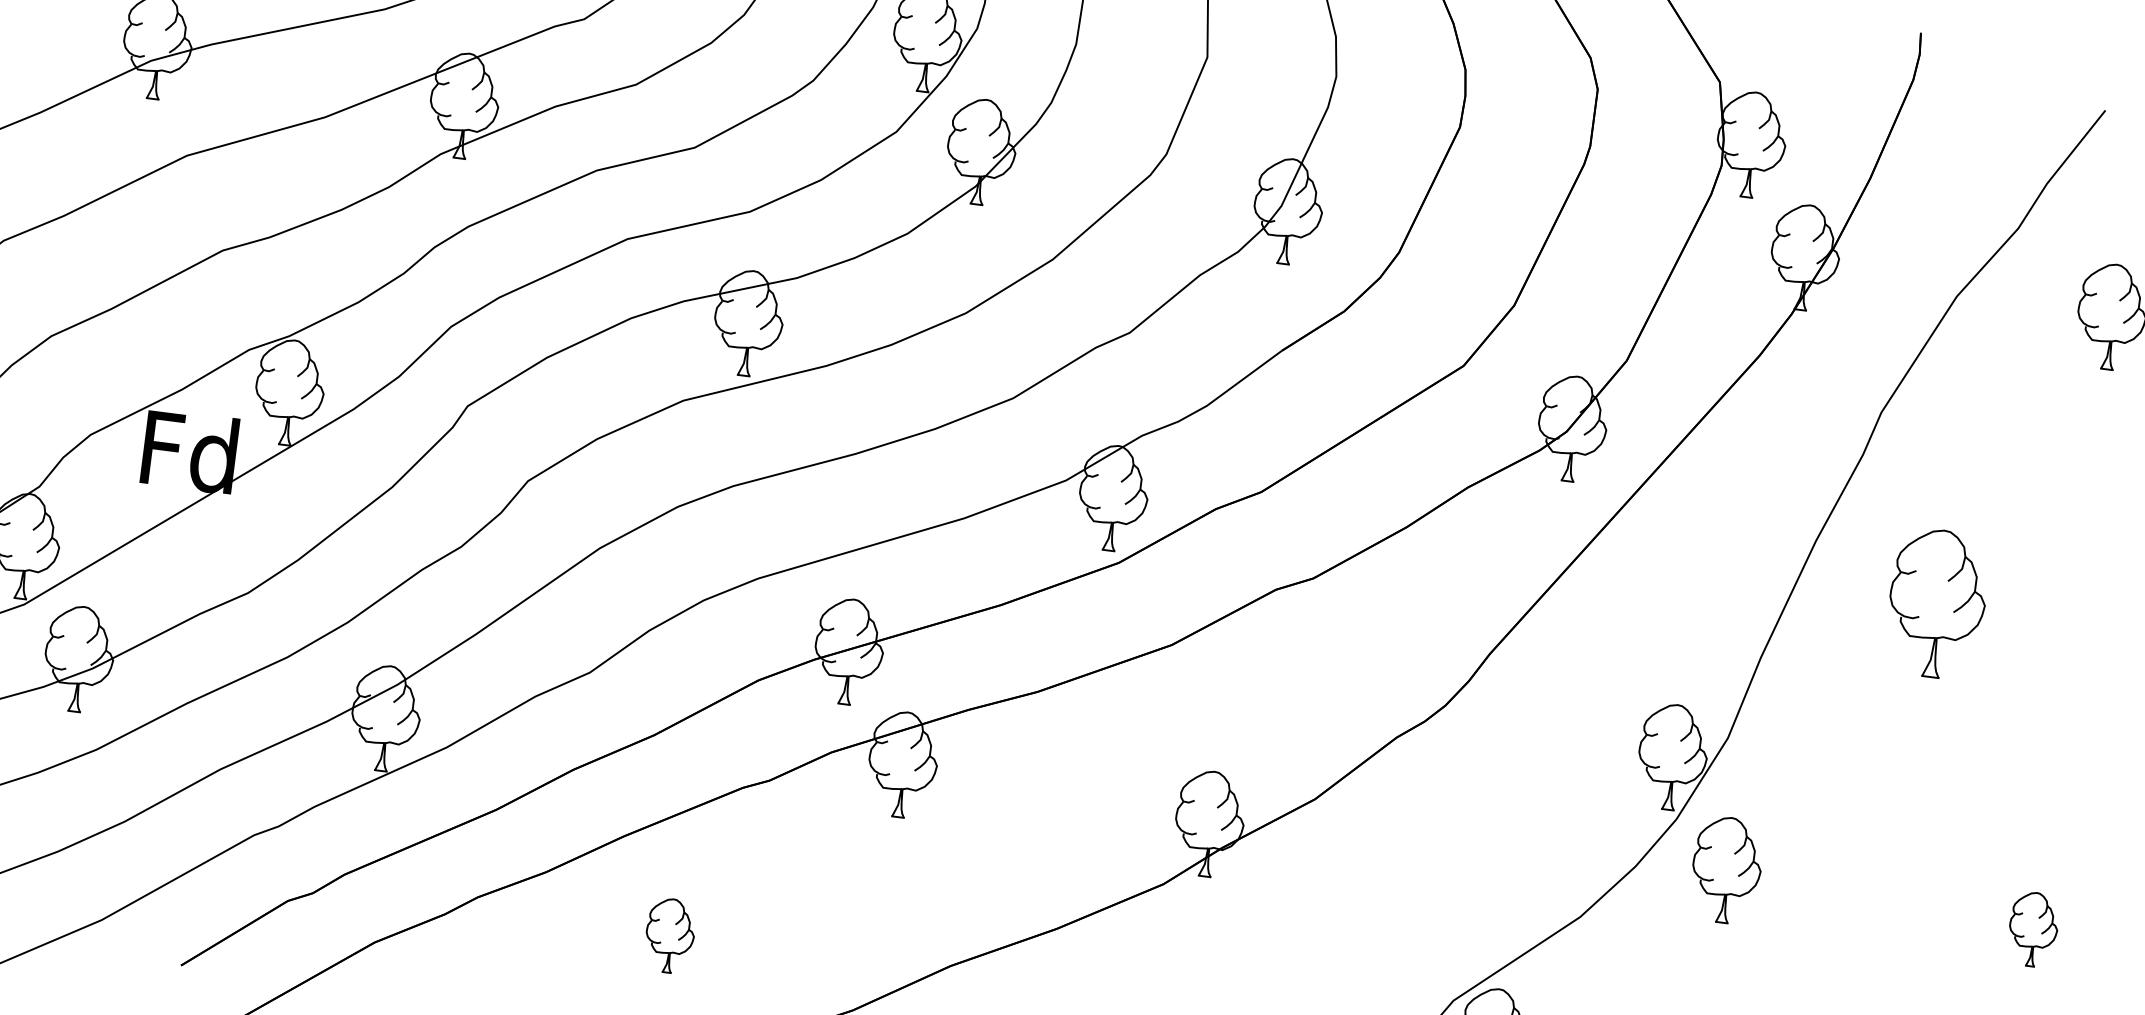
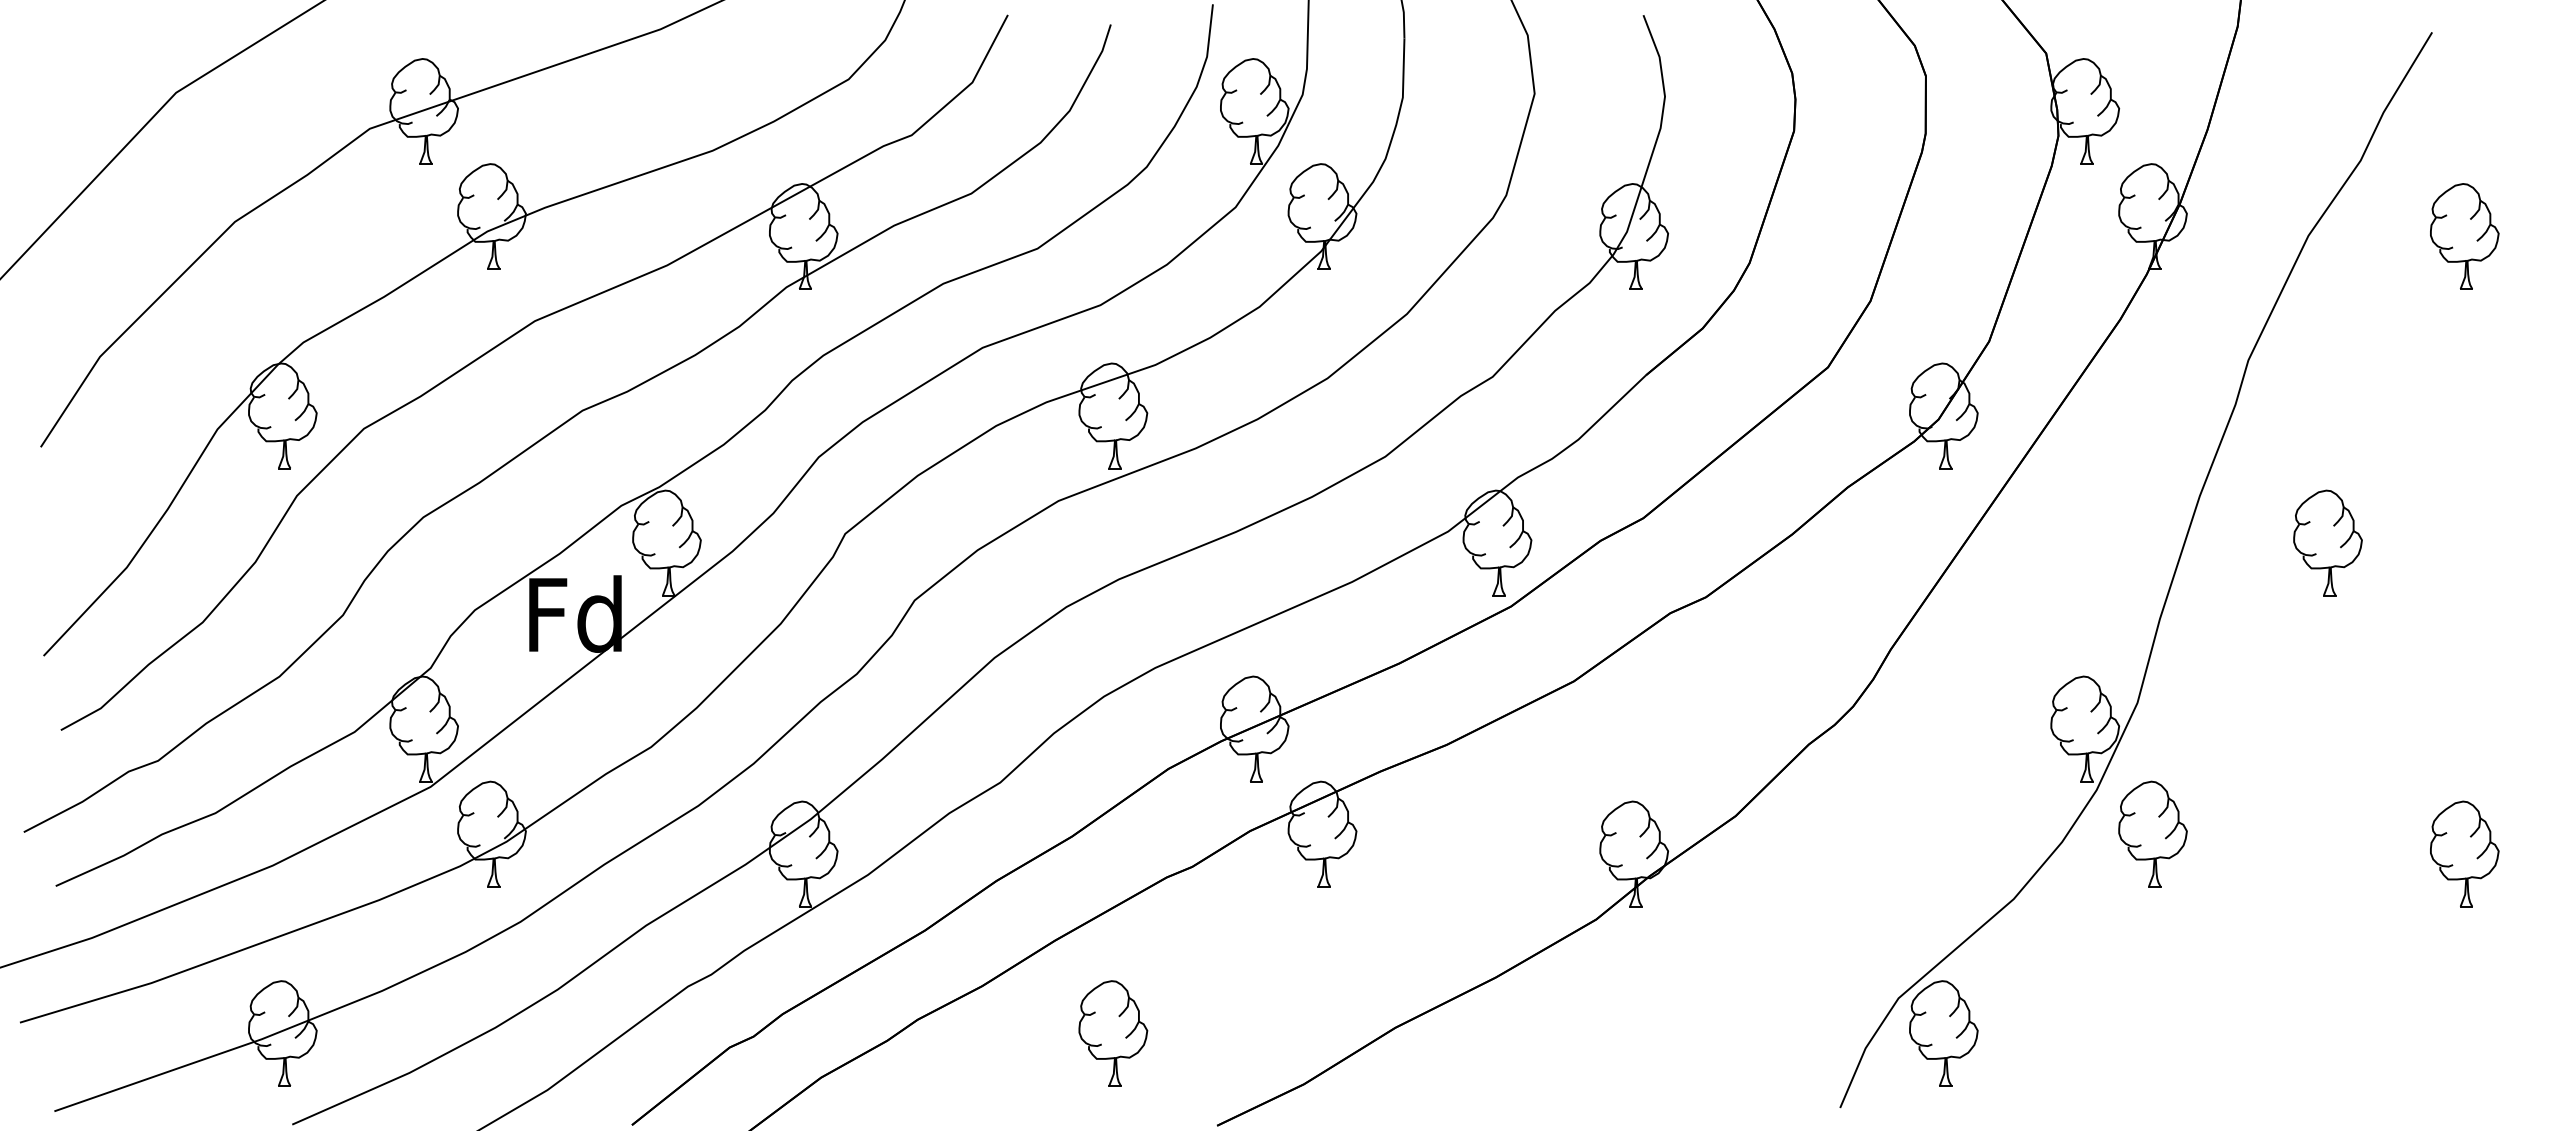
part: (1936, 603) -> (2327, 542), size x0.71
part: (2033, 928) -> (2464, 853), size x1.43
part: (670, 935) -> (1113, 1033), size x1.43

